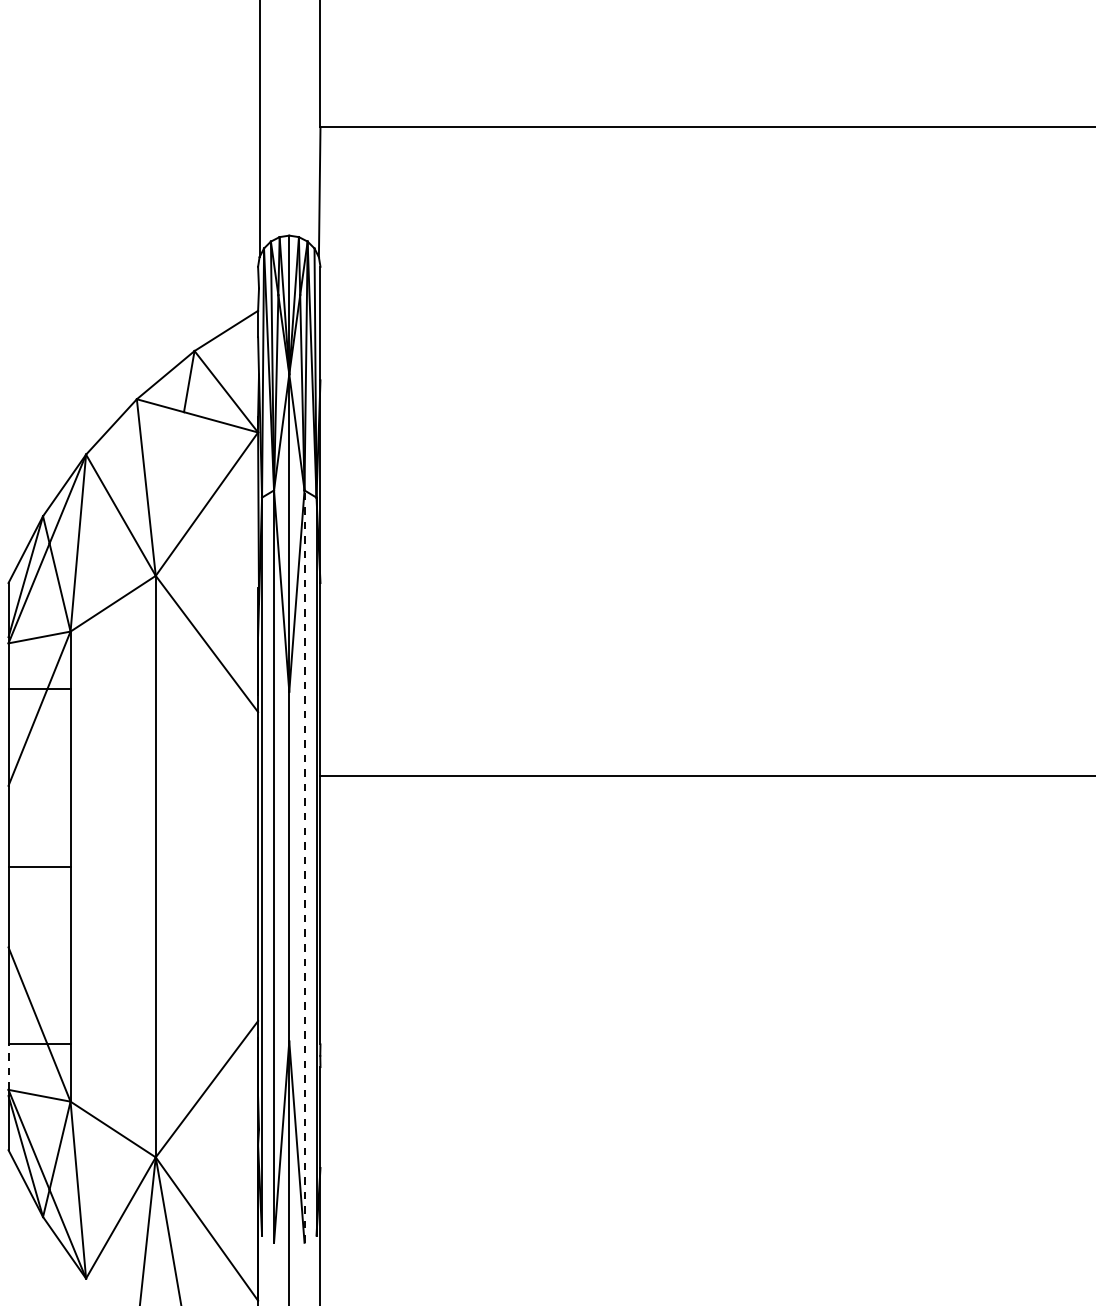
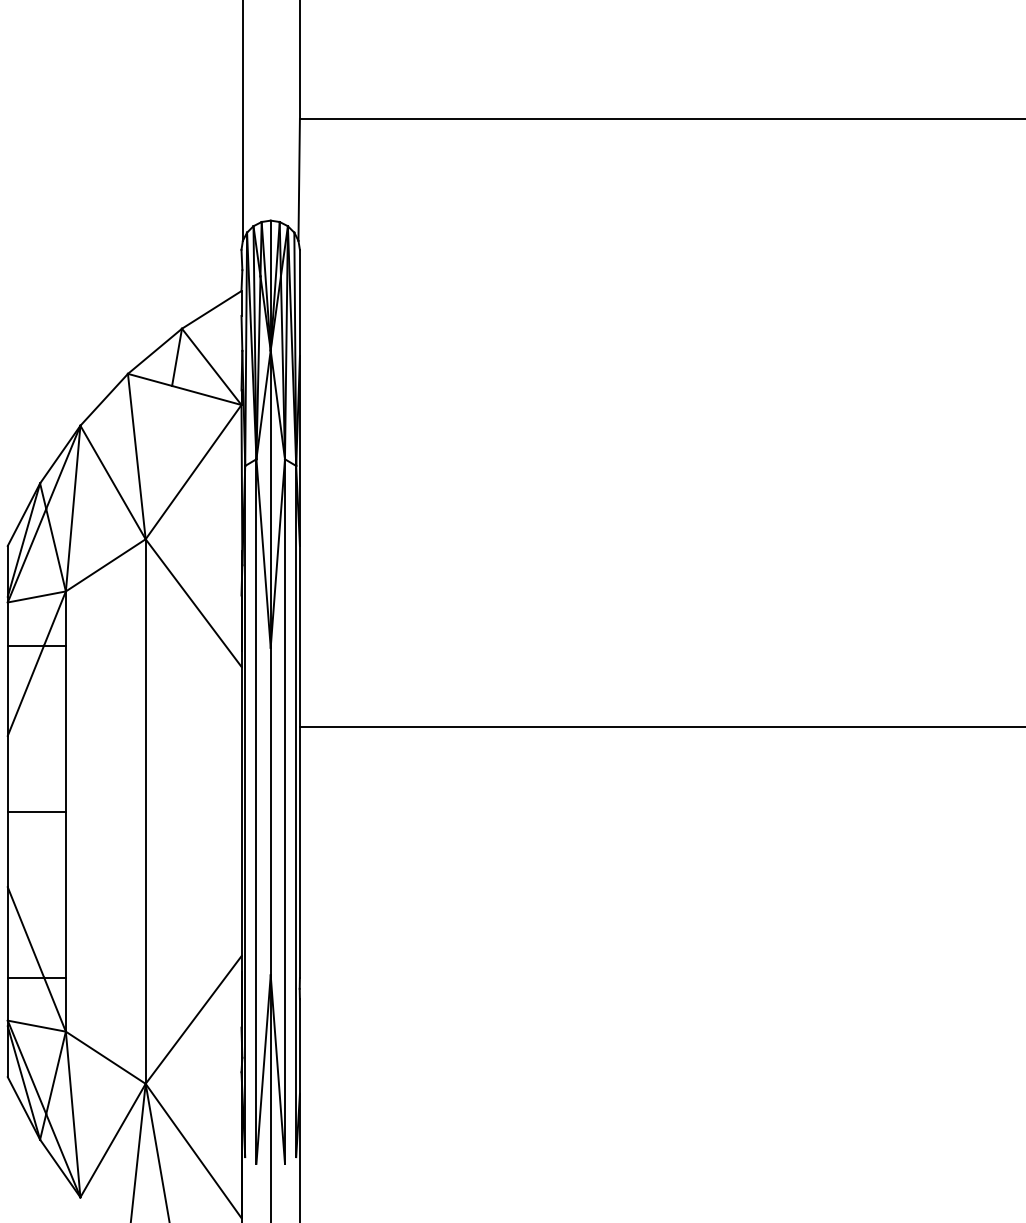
line: (304, 866) -> (284, 811), dashed -> solid
line: (8, 1067) -> (7, 999), dashed -> solid

